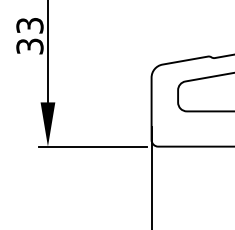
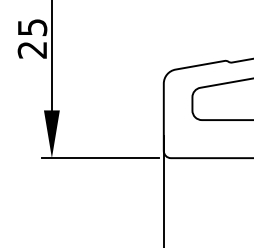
text: (29, 36) -> (31, 39), 33 -> 25

